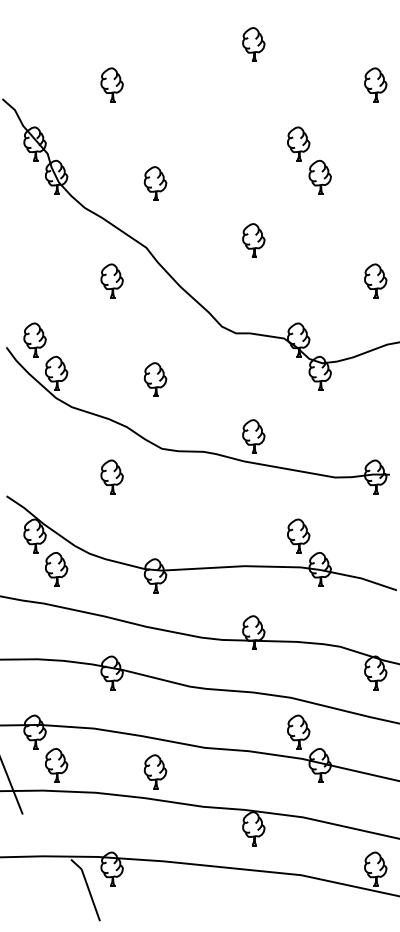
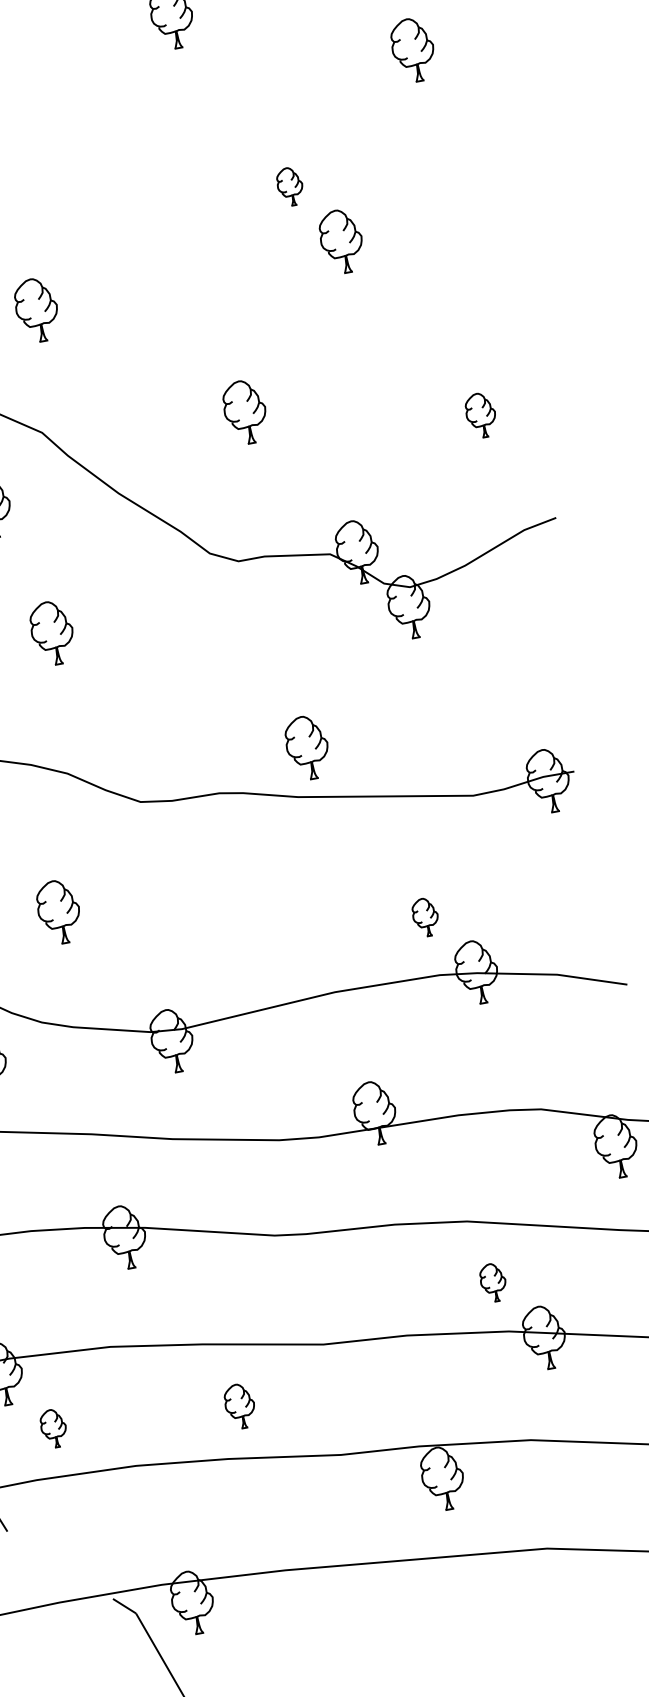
part: (298, 143) -> (289, 185), size x0.6
part: (253, 240) -> (244, 412), moved
part: (375, 280) -> (480, 414), size x0.7
part: (155, 379) -> (52, 632), moved
part: (111, 476) -> (57, 911), moved
part: (298, 535) -> (424, 916), size x0.6
part: (298, 731) -> (492, 1281), size x0.6
part: (56, 765) -> (53, 1428), size x0.6
part: (155, 771) -> (239, 1405), size x0.7

